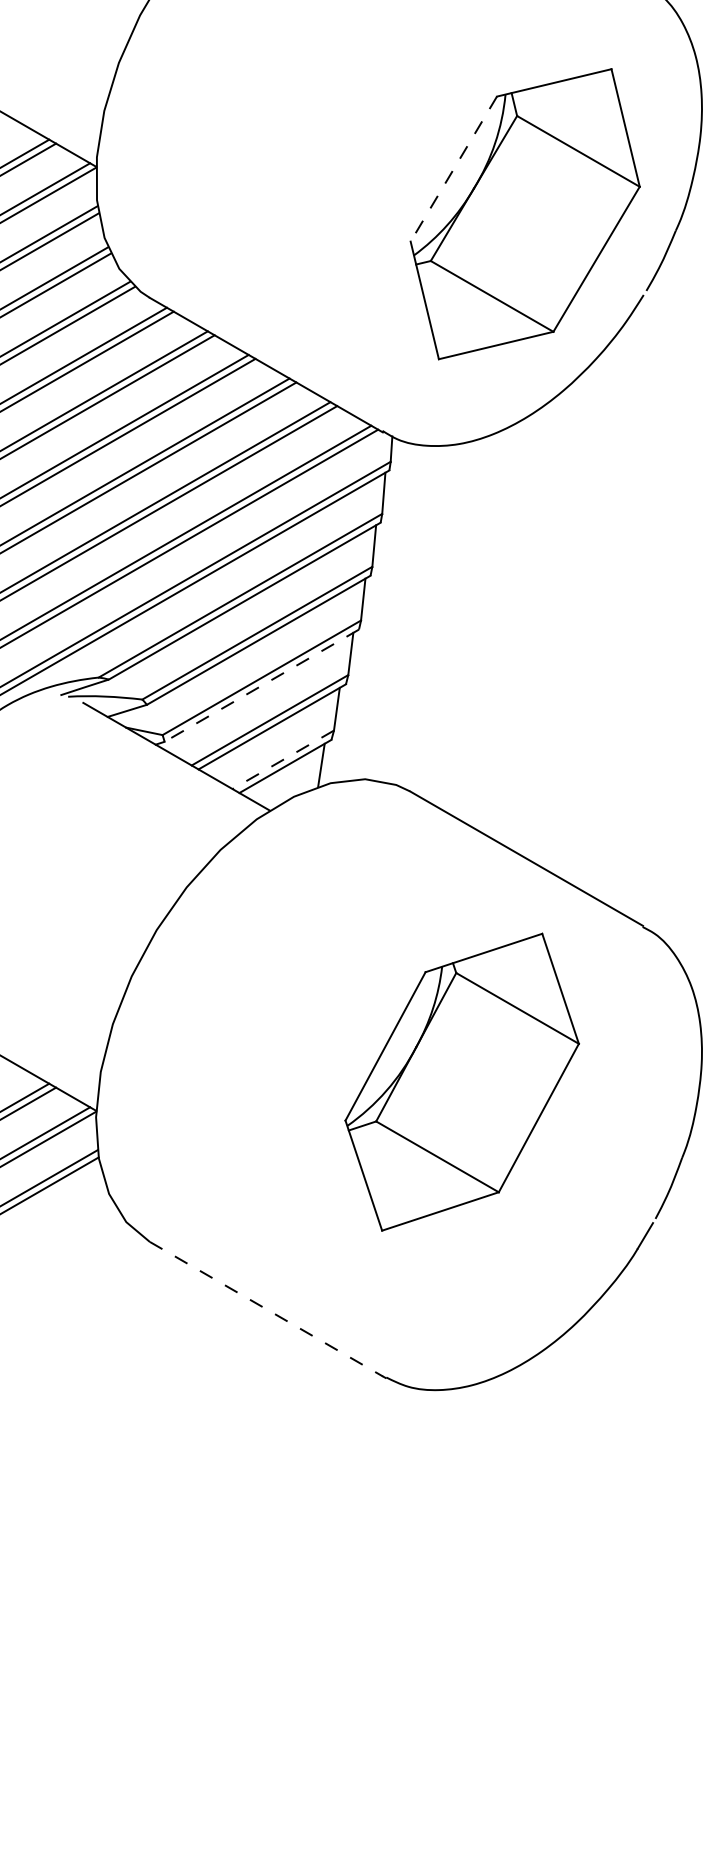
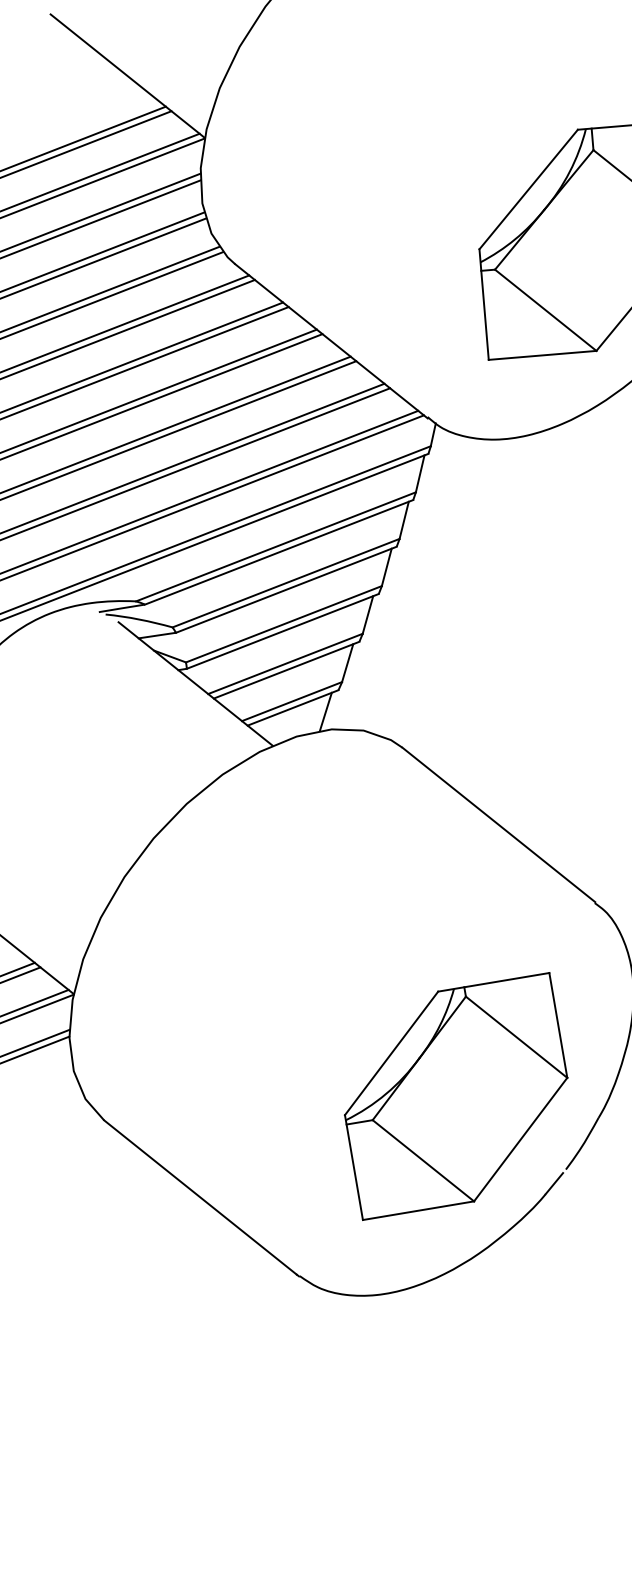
line: (453, 169) -> (528, 189), dashed -> solid
line: (261, 685) -> (282, 631), dashed -> solid
line: (283, 759) -> (292, 701), dashed -> solid
part: (461, 1081) -> (455, 1095), moved
line: (266, 1309) -> (200, 1197), dashed -> solid

